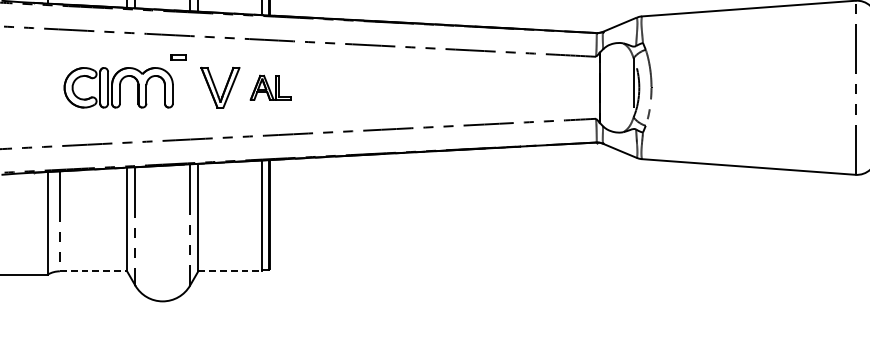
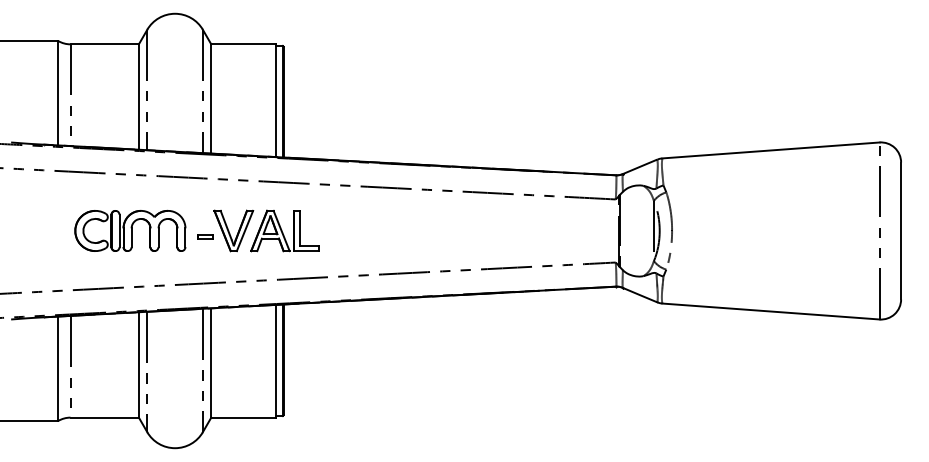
part: (178, 56) -> (205, 236), moved
part: (270, 87) -> (284, 230), size x1.67
line: (94, 271) -> (105, 417), dashed -> solid
line: (230, 271) -> (243, 417), dashed -> solid

